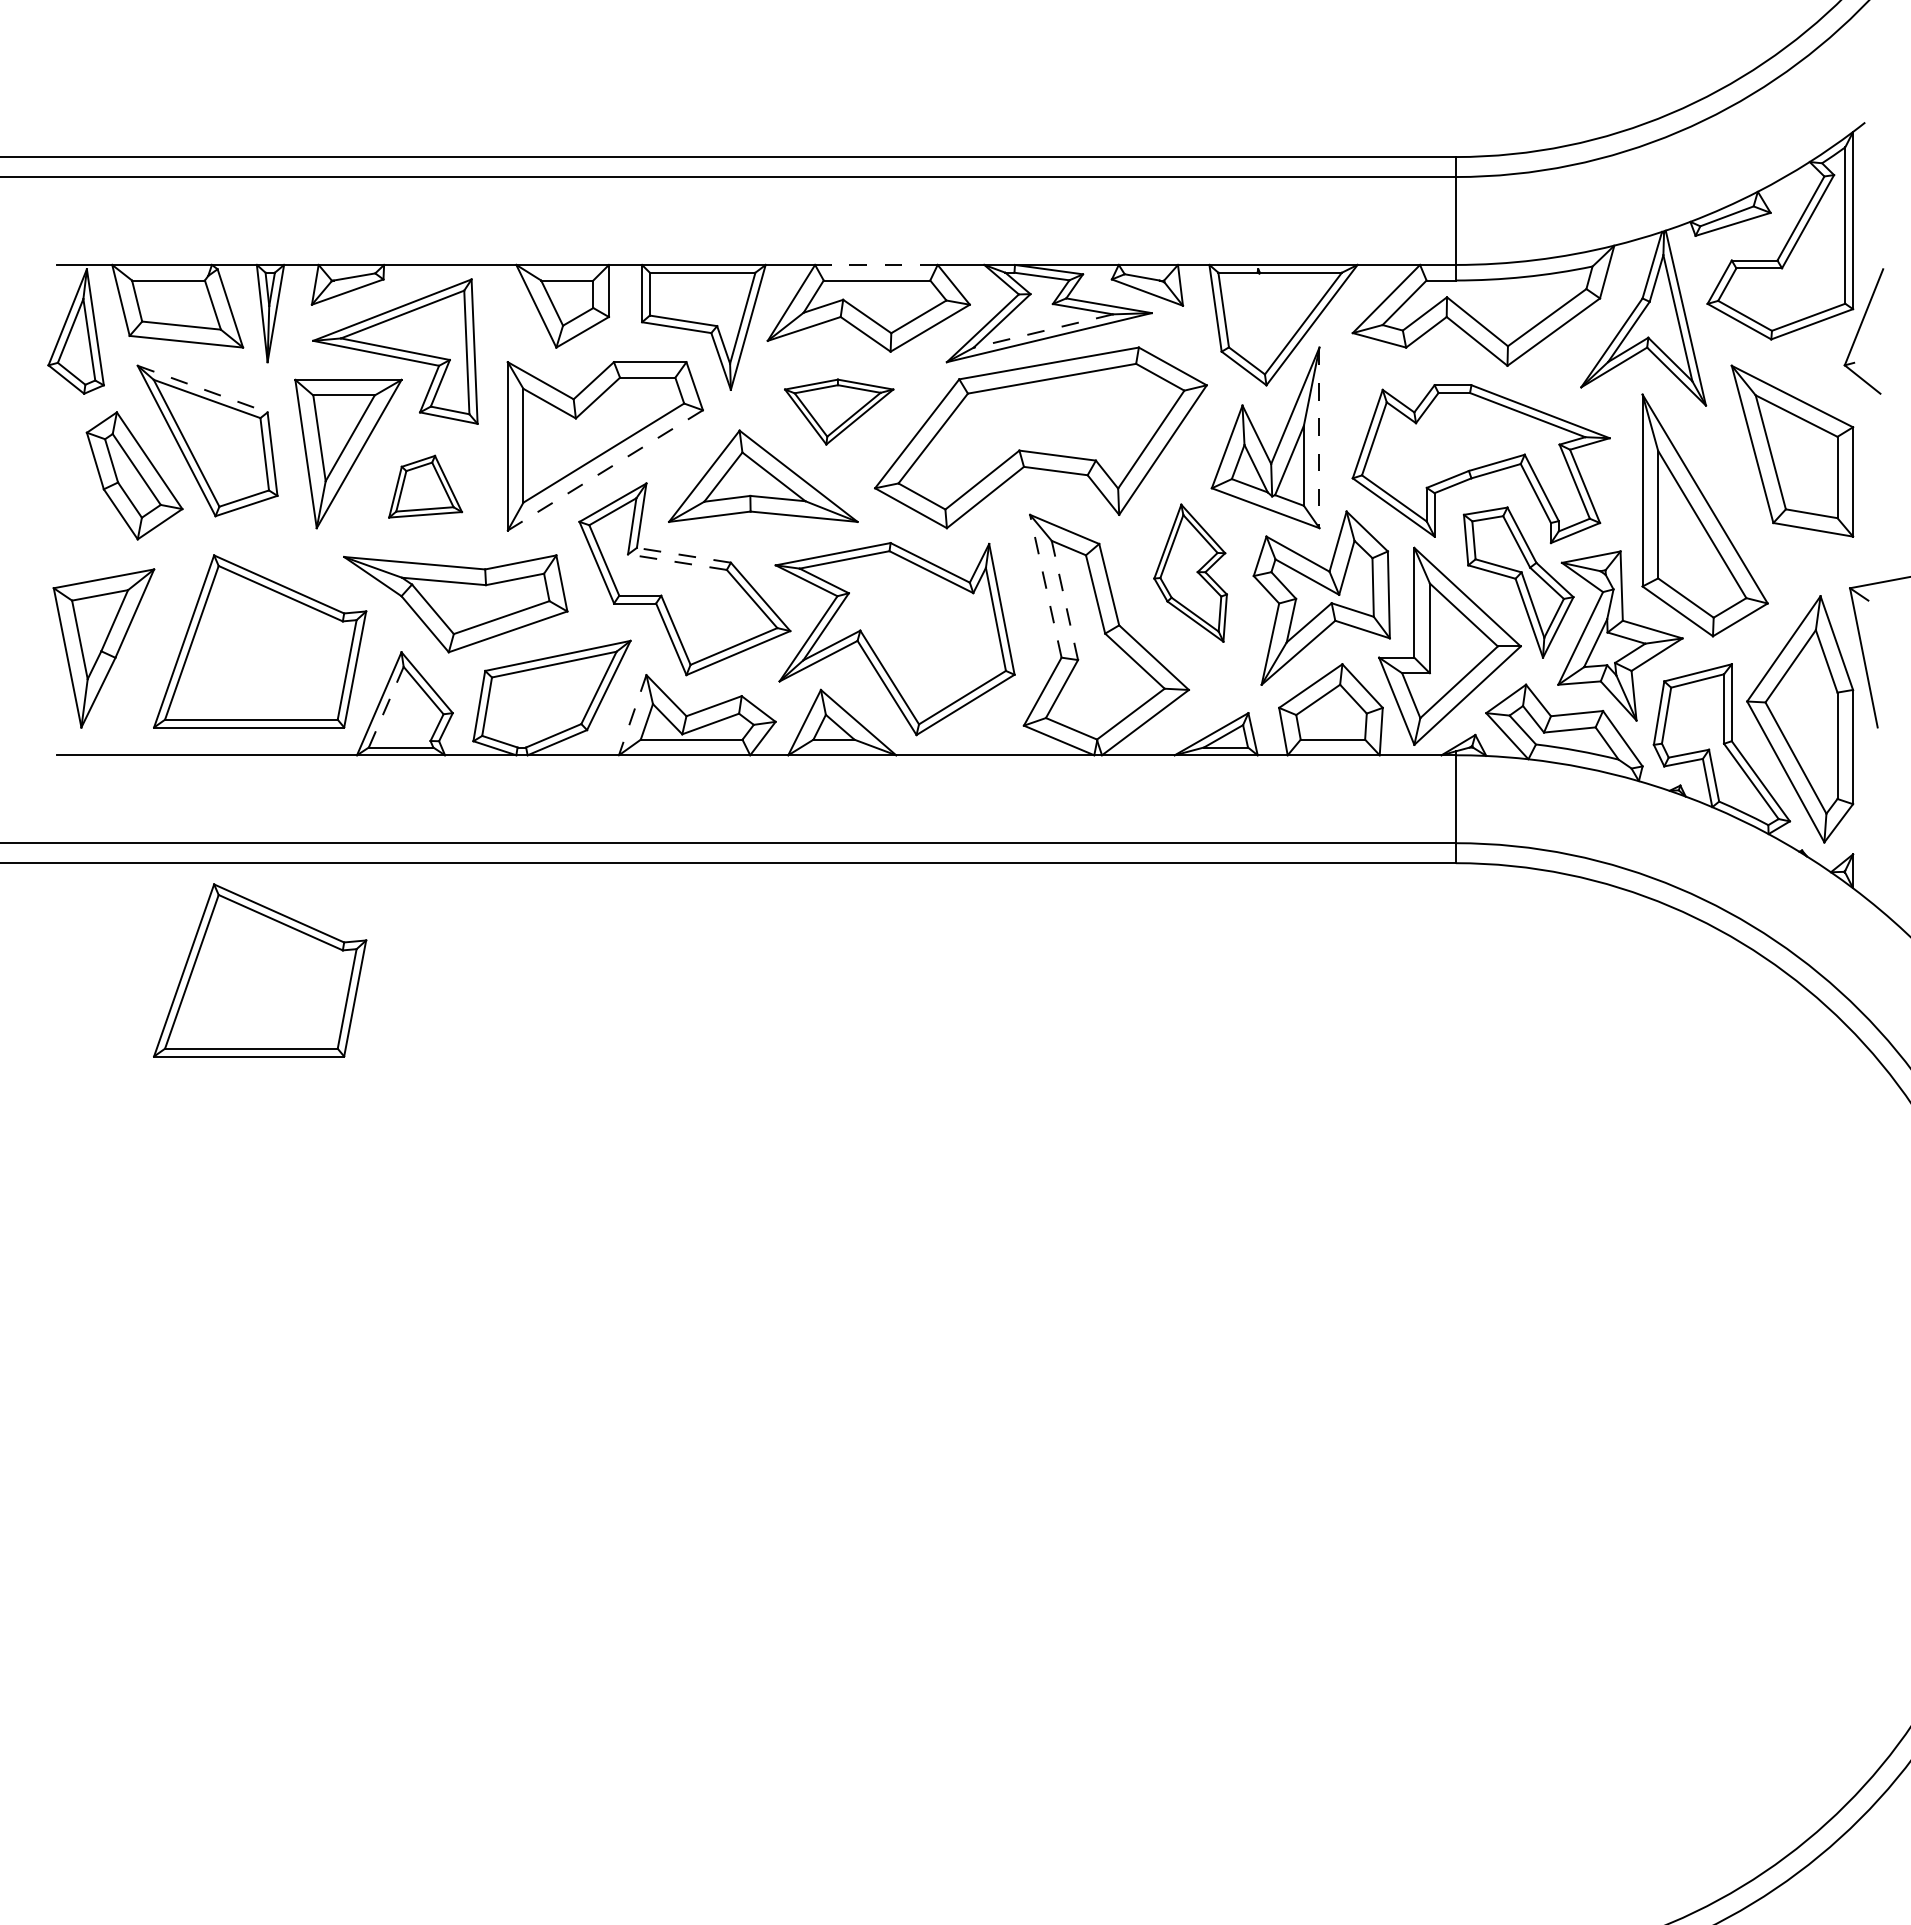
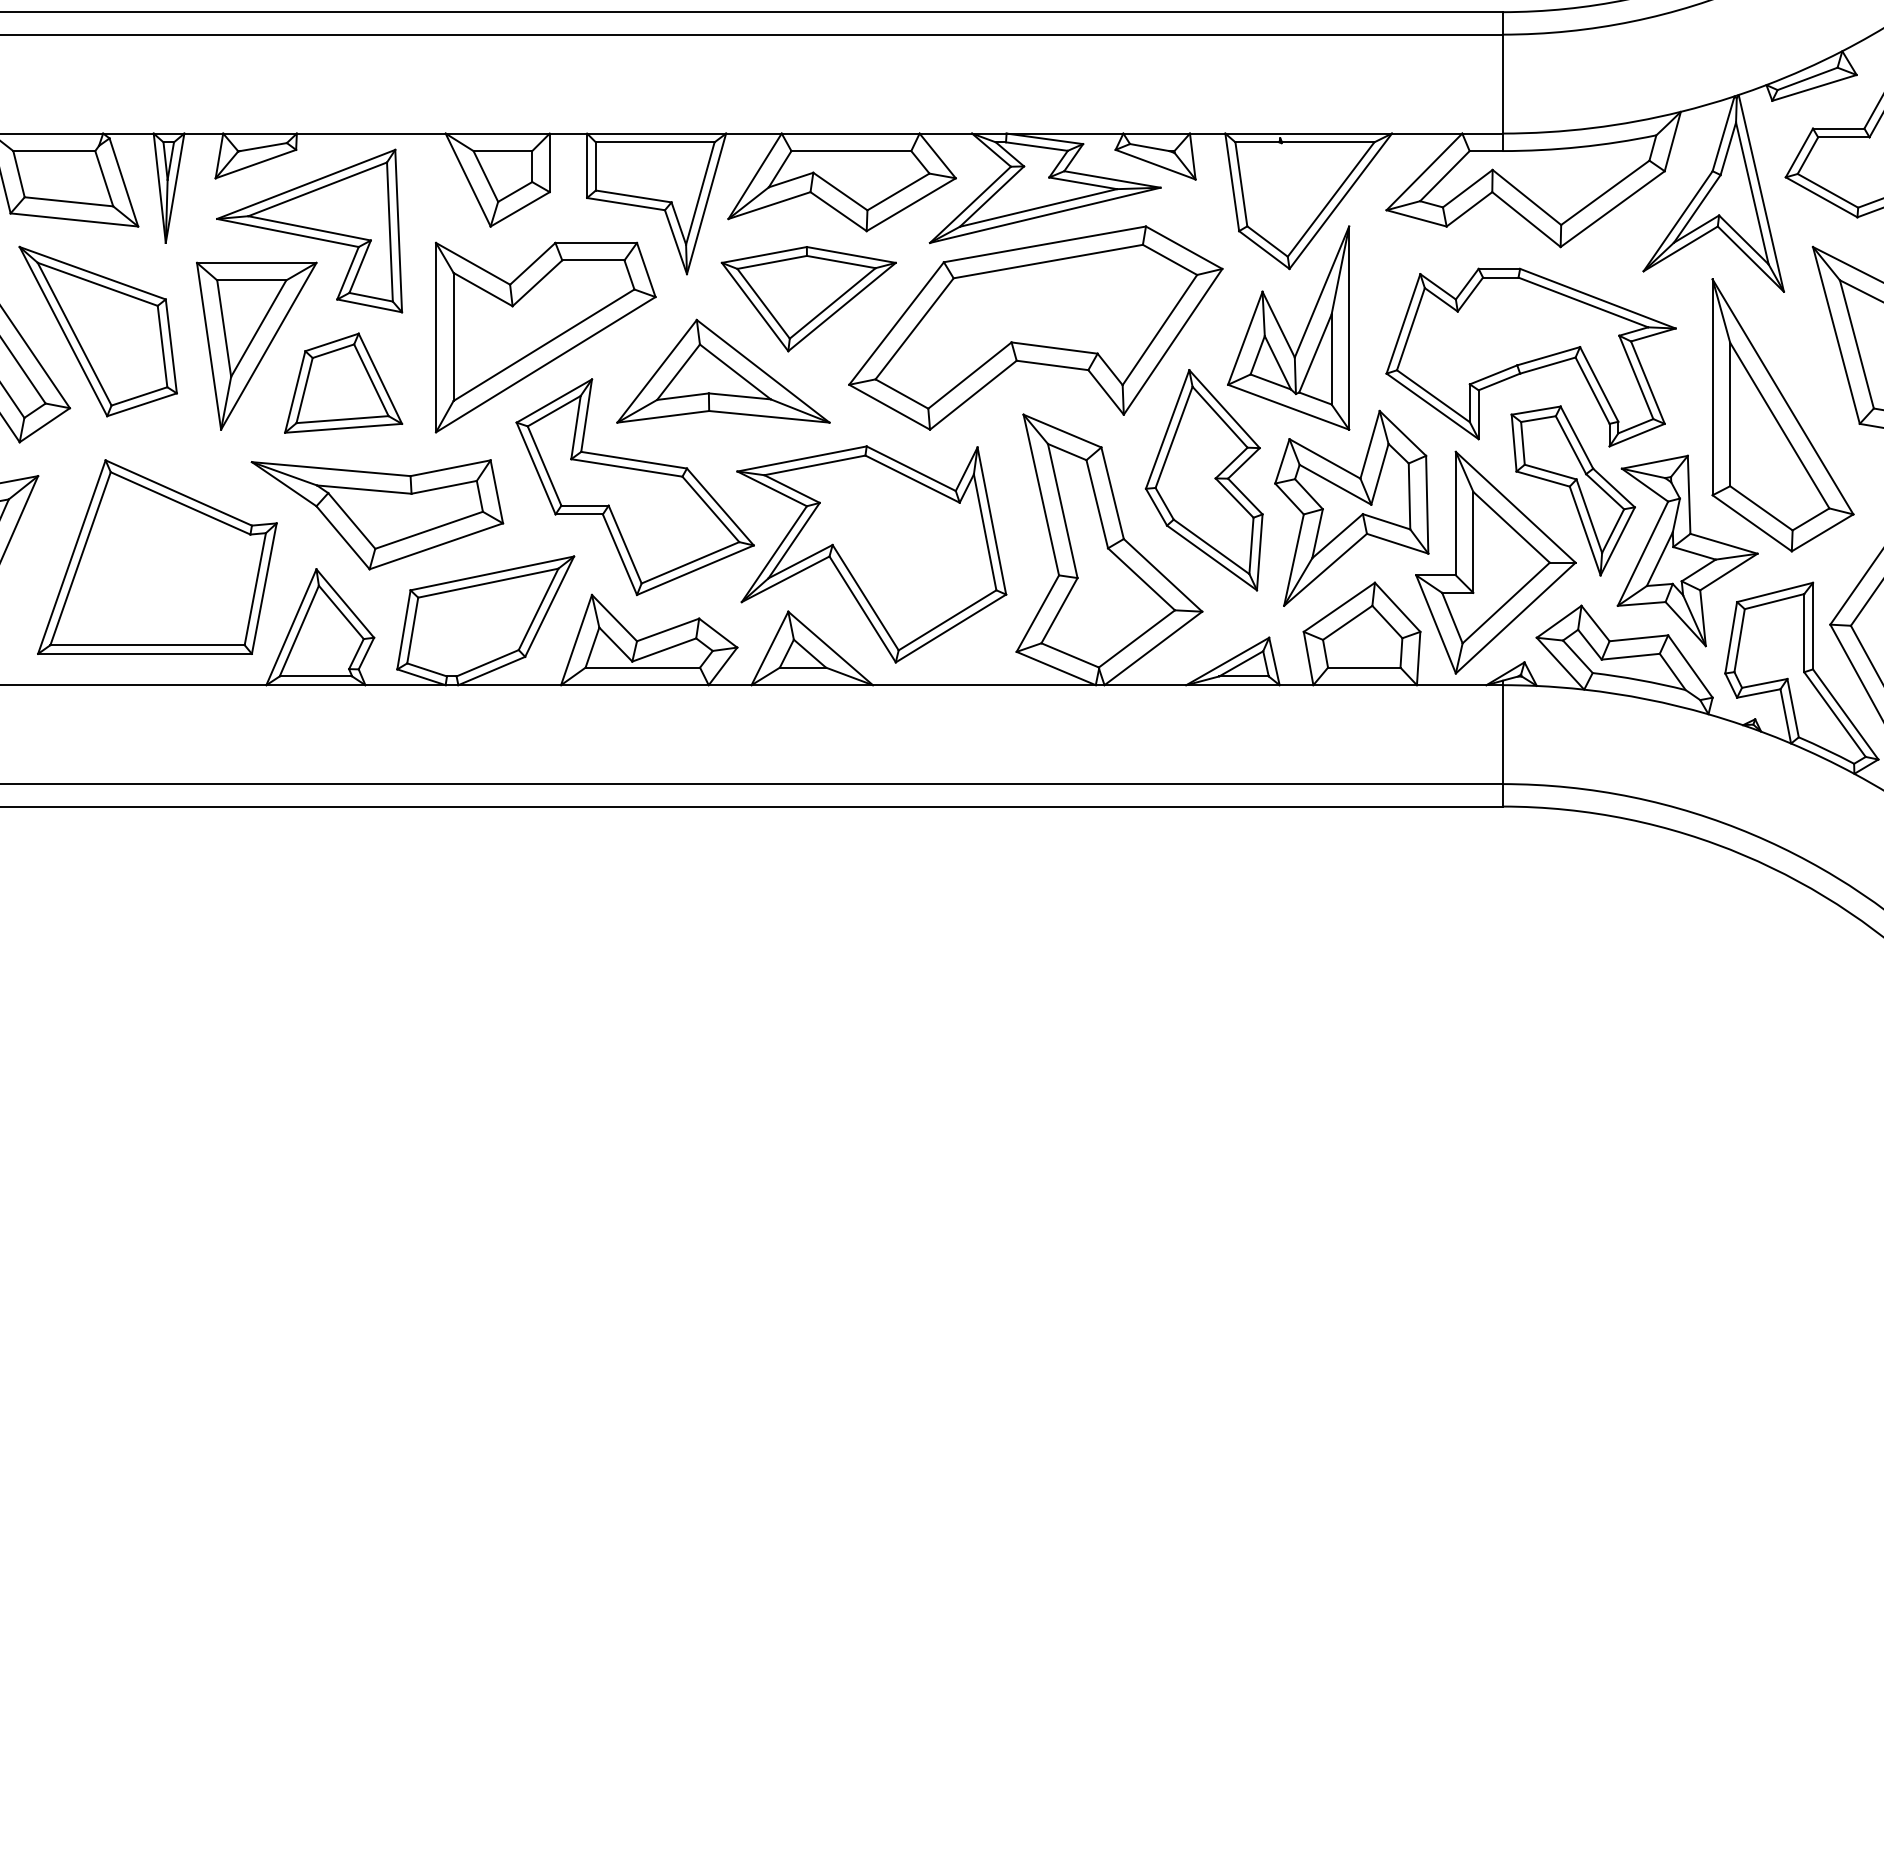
line: (875, 264) -> (849, 133), dashed -> solid
line: (1043, 331) -> (1038, 208), dashed -> solid
line: (202, 389) -> (92, 273), dashed -> solid
part: (838, 411) -> (808, 298), size x1.43
line: (1319, 438) -> (1349, 328), dashed -> solid
line: (605, 470) -> (545, 364), dashed -> solid
part: (425, 486) -> (343, 382), size x1.43
line: (683, 555) -> (633, 460), dashed -> solid
line: (676, 562) -> (625, 468), dashed -> solid
part: (1190, 573) -> (1204, 480), size x1.43
line: (1045, 585) -> (1040, 494), dashed -> solid
line: (1064, 599) -> (1062, 509), dashed -> solid
line: (386, 707) -> (299, 631), dashed -> solid
line: (632, 715) -> (576, 640), dashed -> solid
part: (260, 970) -> (157, 927), removed

